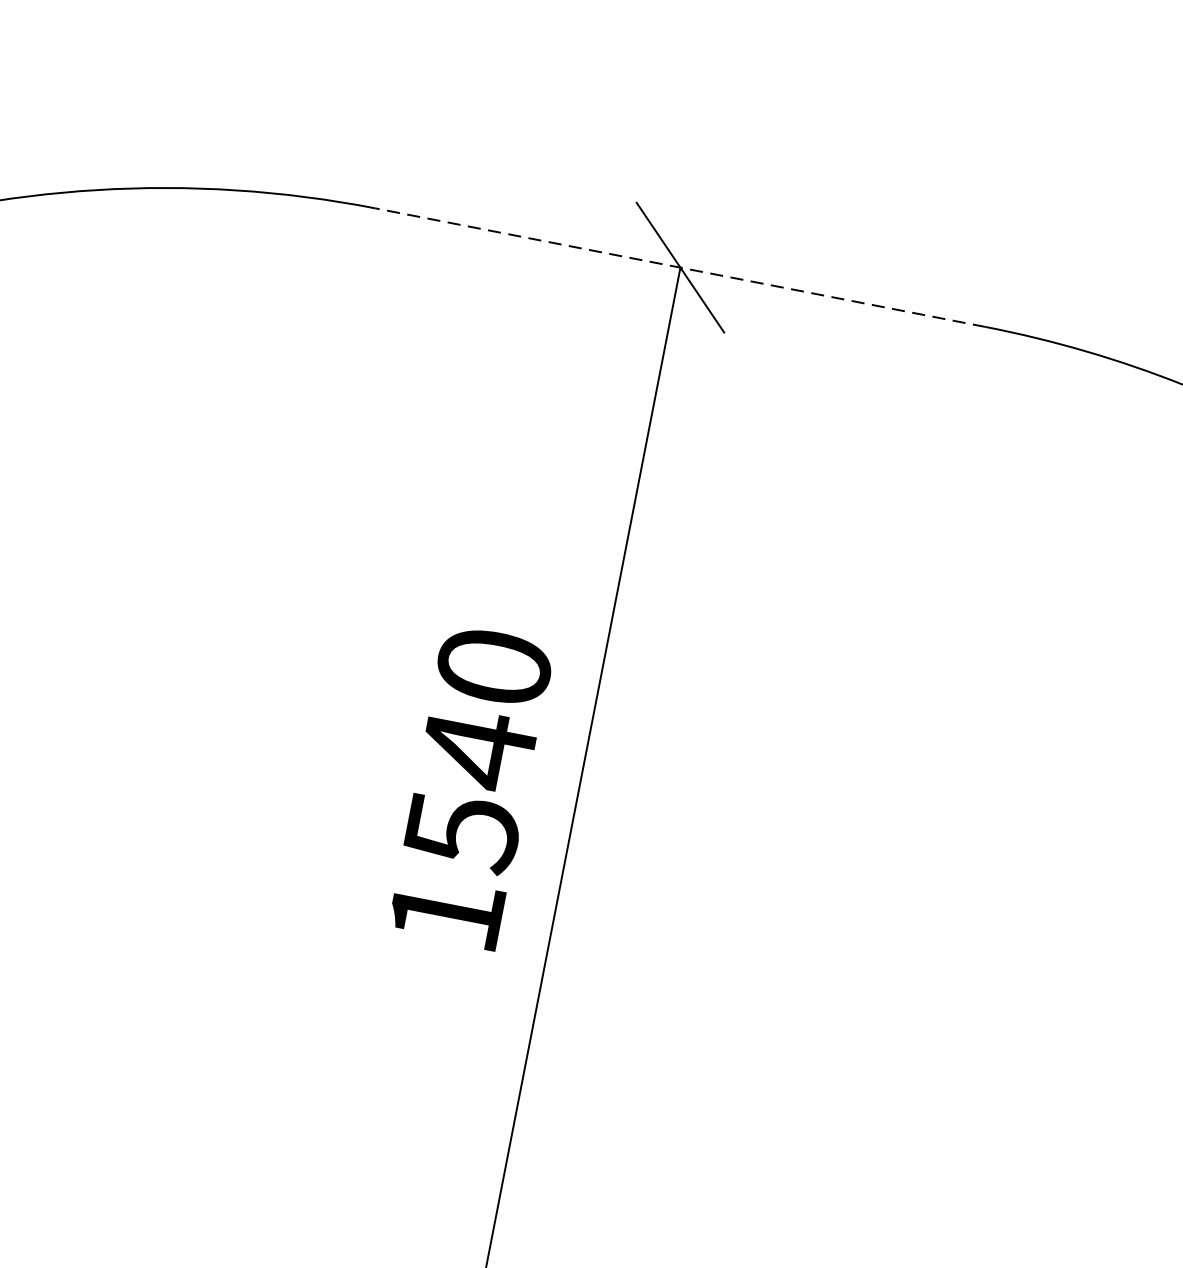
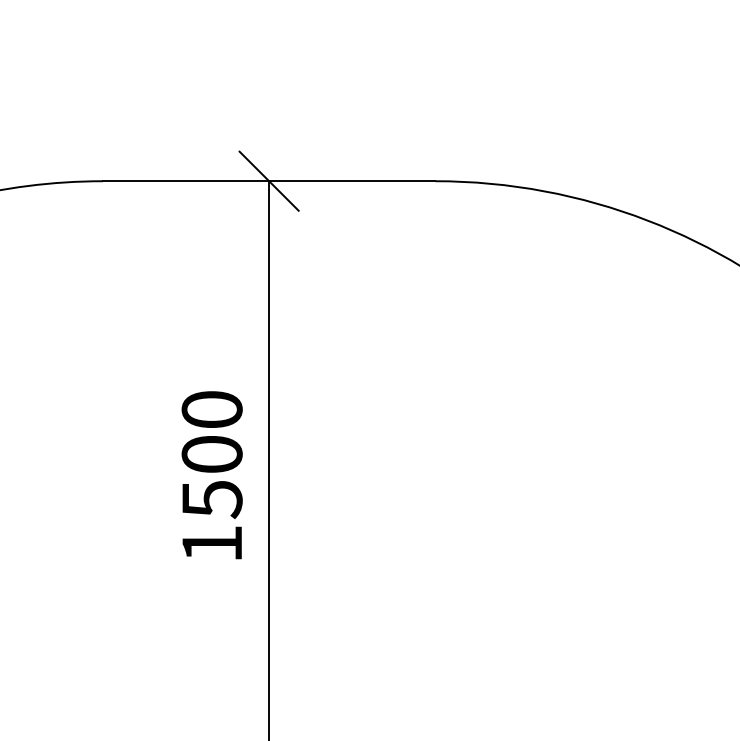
line: (679, 267) -> (268, 181), dashed -> solid
text: (477, 748) -> (211, 454), 1540 -> 1500

